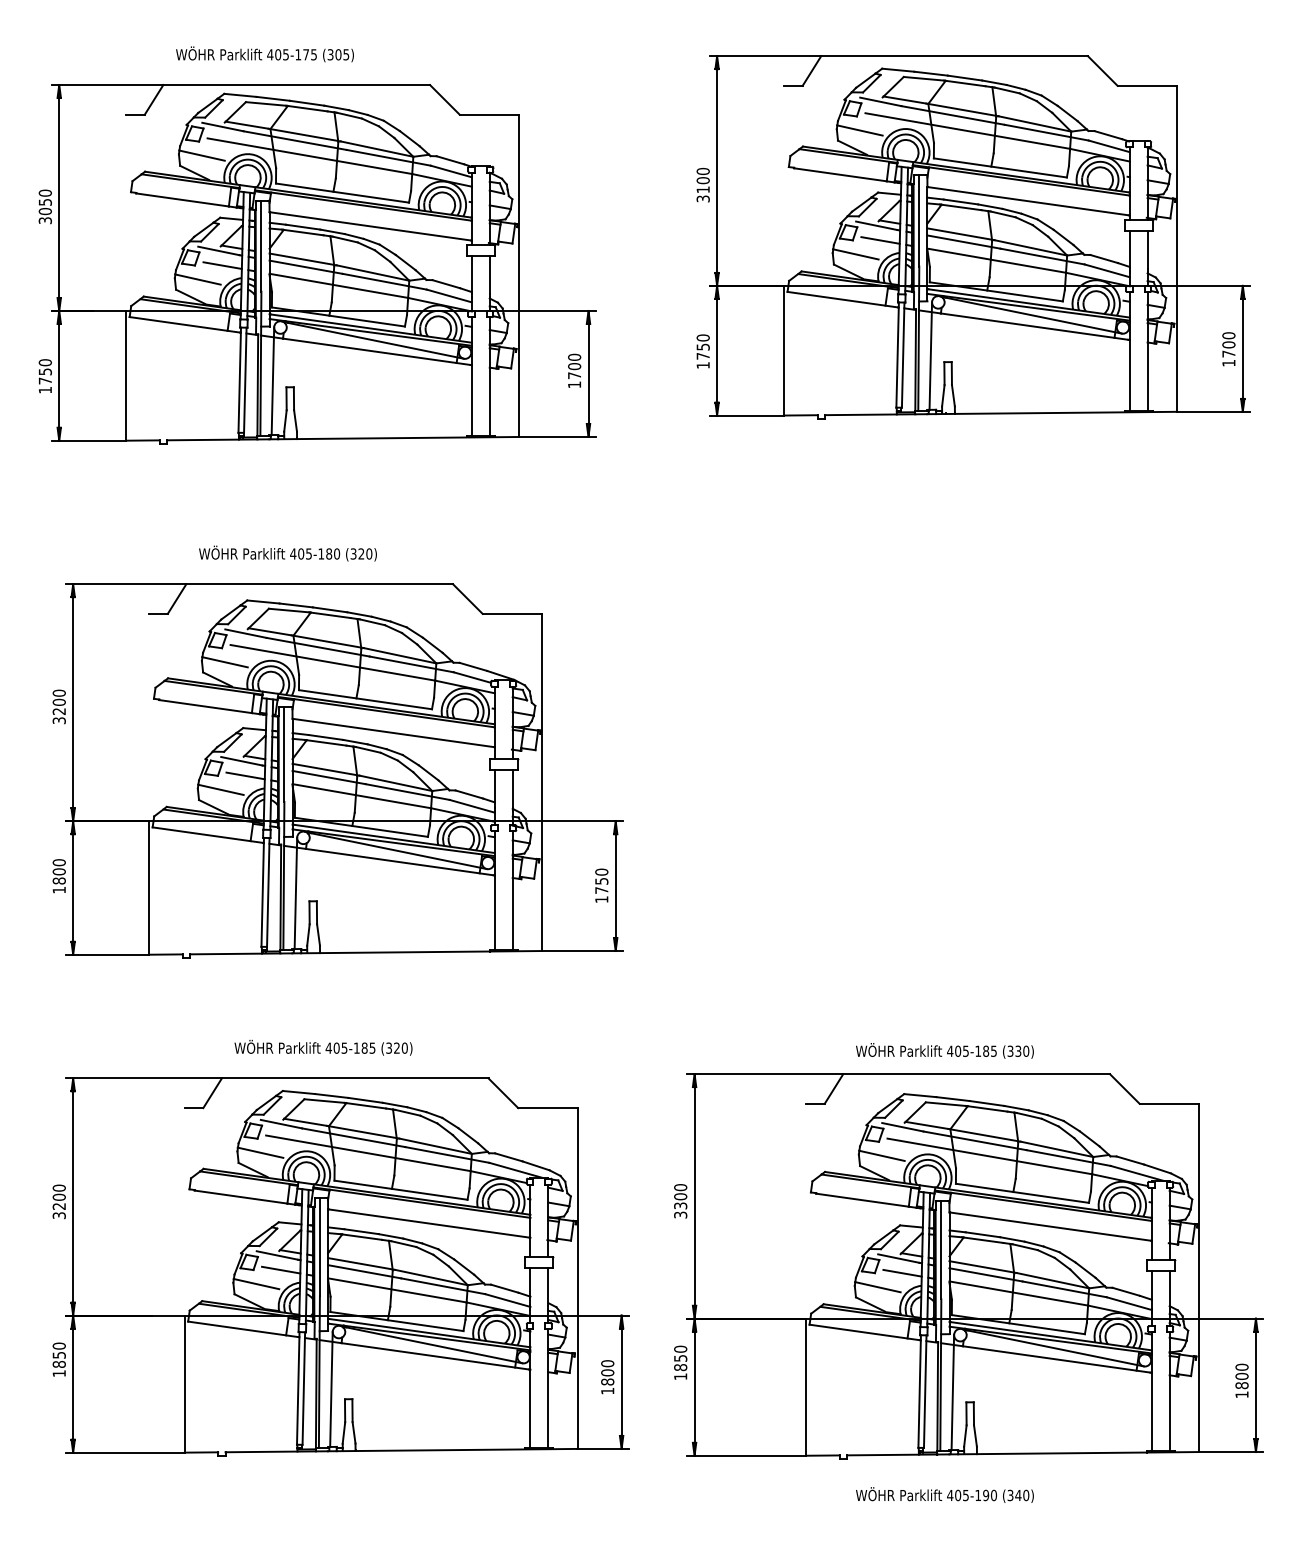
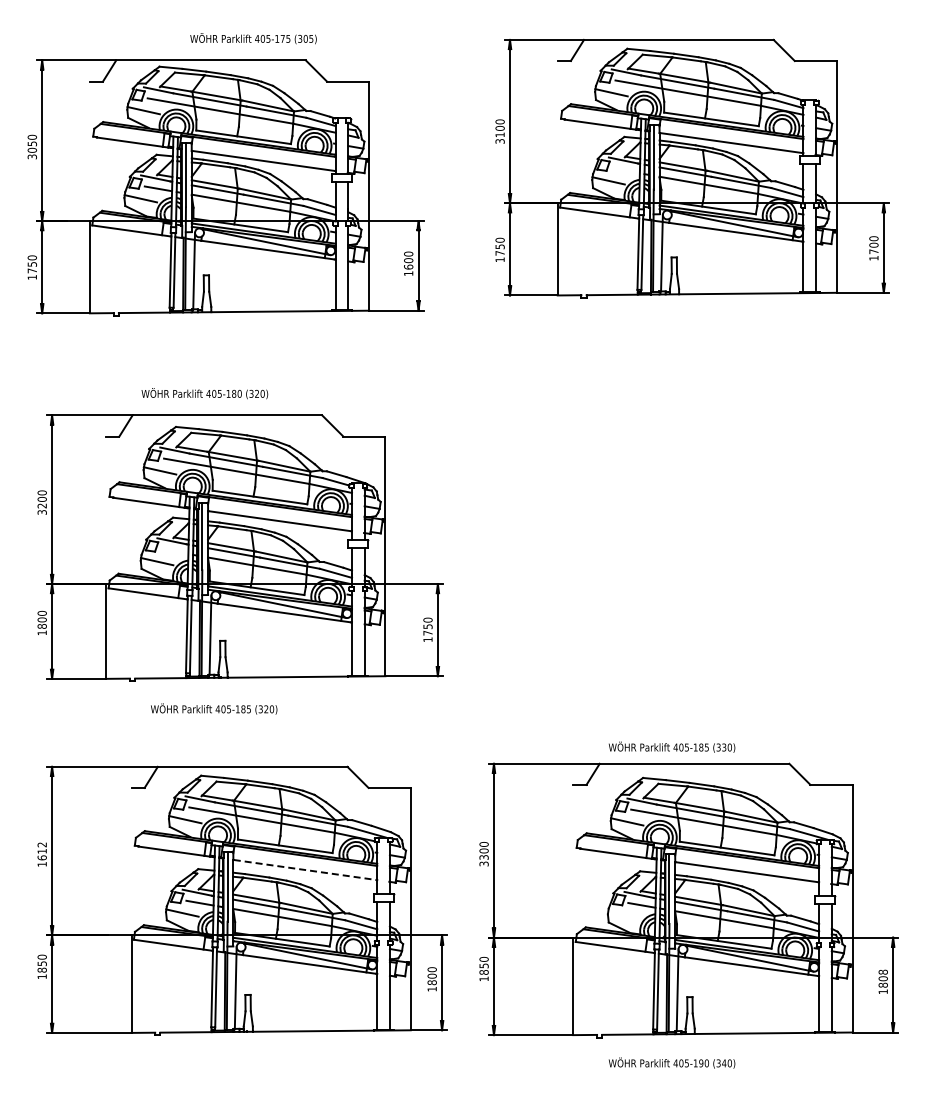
text: (264, 54) -> (253, 38), moved
line: (879, 239) -> (625, 170), removed
text: (574, 374) -> (408, 266), 1700 -> 1600
line: (245, 775) -> (174, 551), removed
text: (324, 1047) -> (214, 708), moved
text: (58, 1201) -> (41, 854), 3200 -> 1612
line: (429, 1224) -> (305, 870), solid -> dashed
line: (878, 1286) -> (624, 914), removed
text: (1242, 1366) -> (883, 971), 1800 -> 1808

